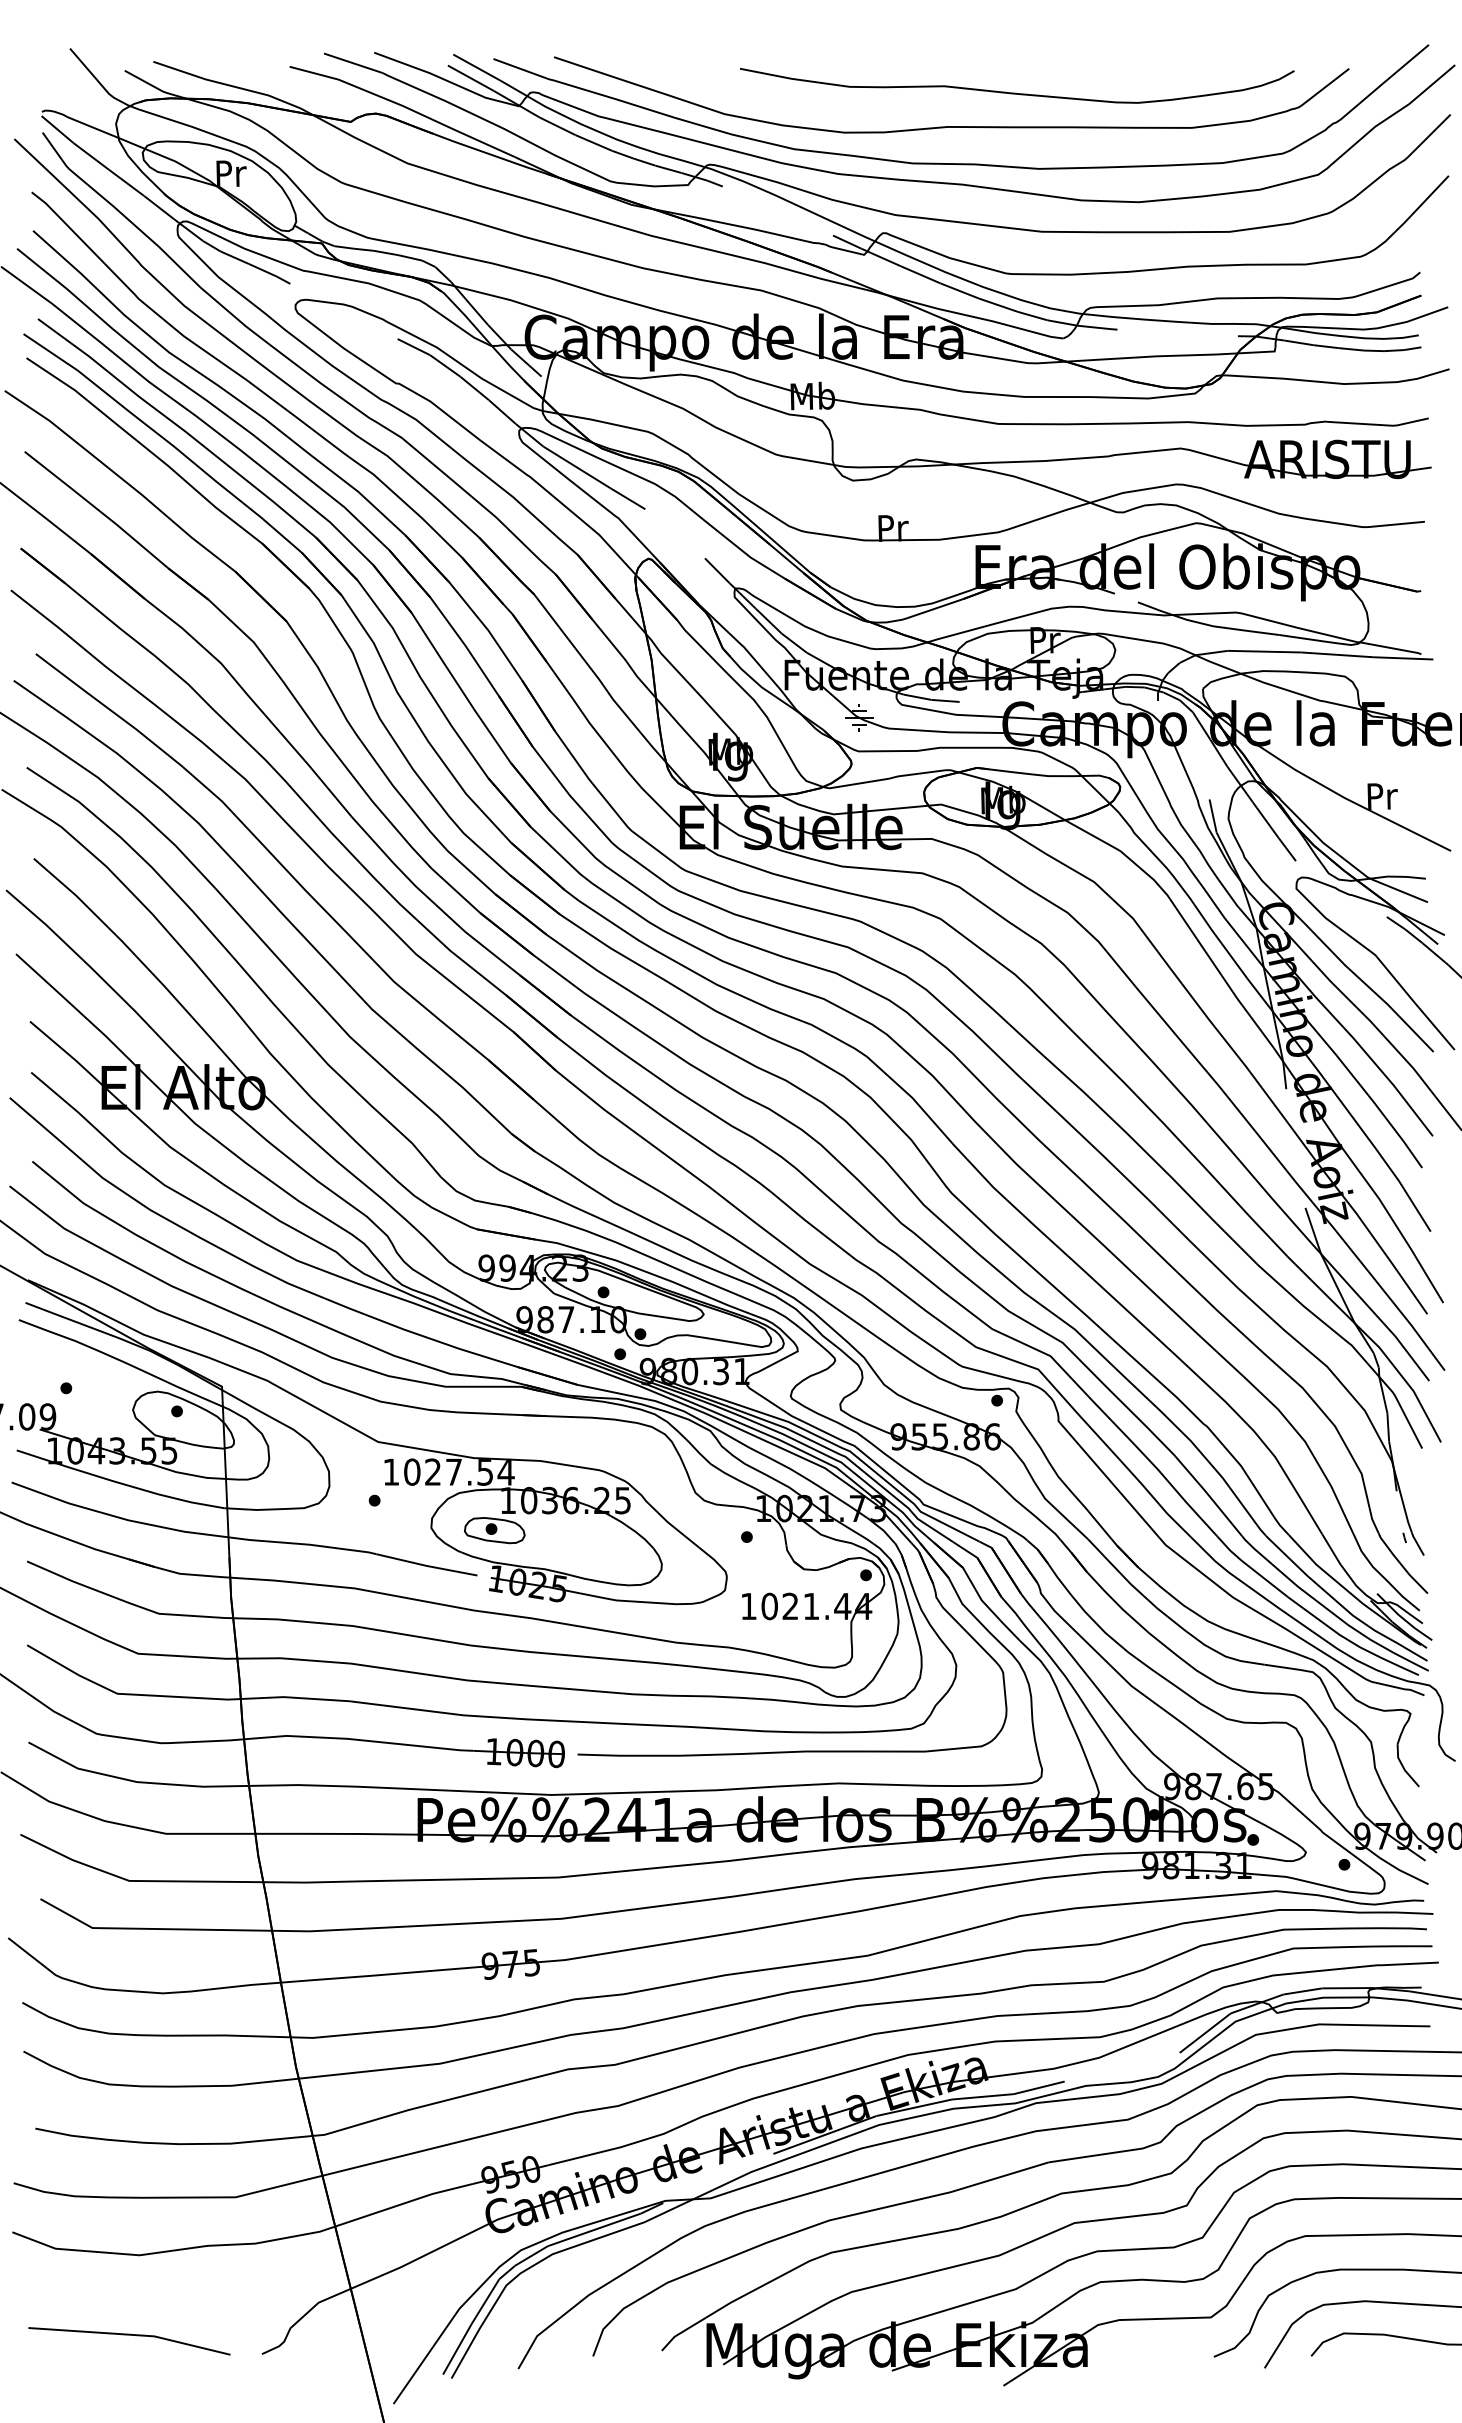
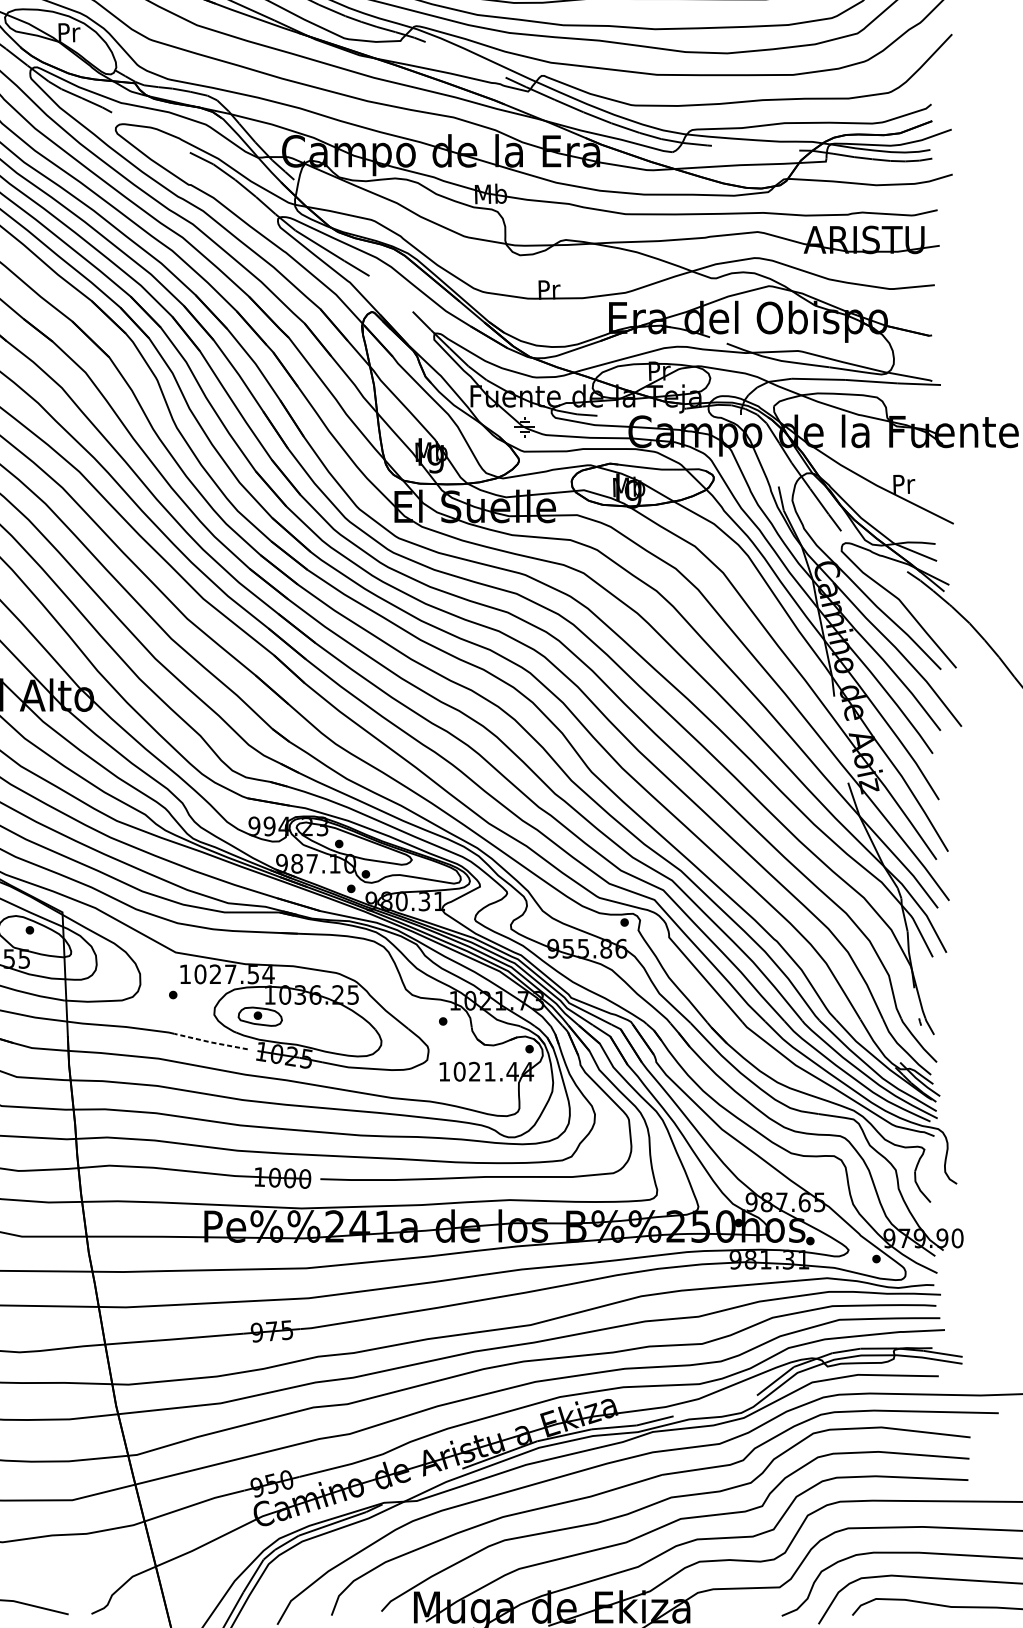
line: (426, 1565) -> (210, 1042), solid -> dashed

